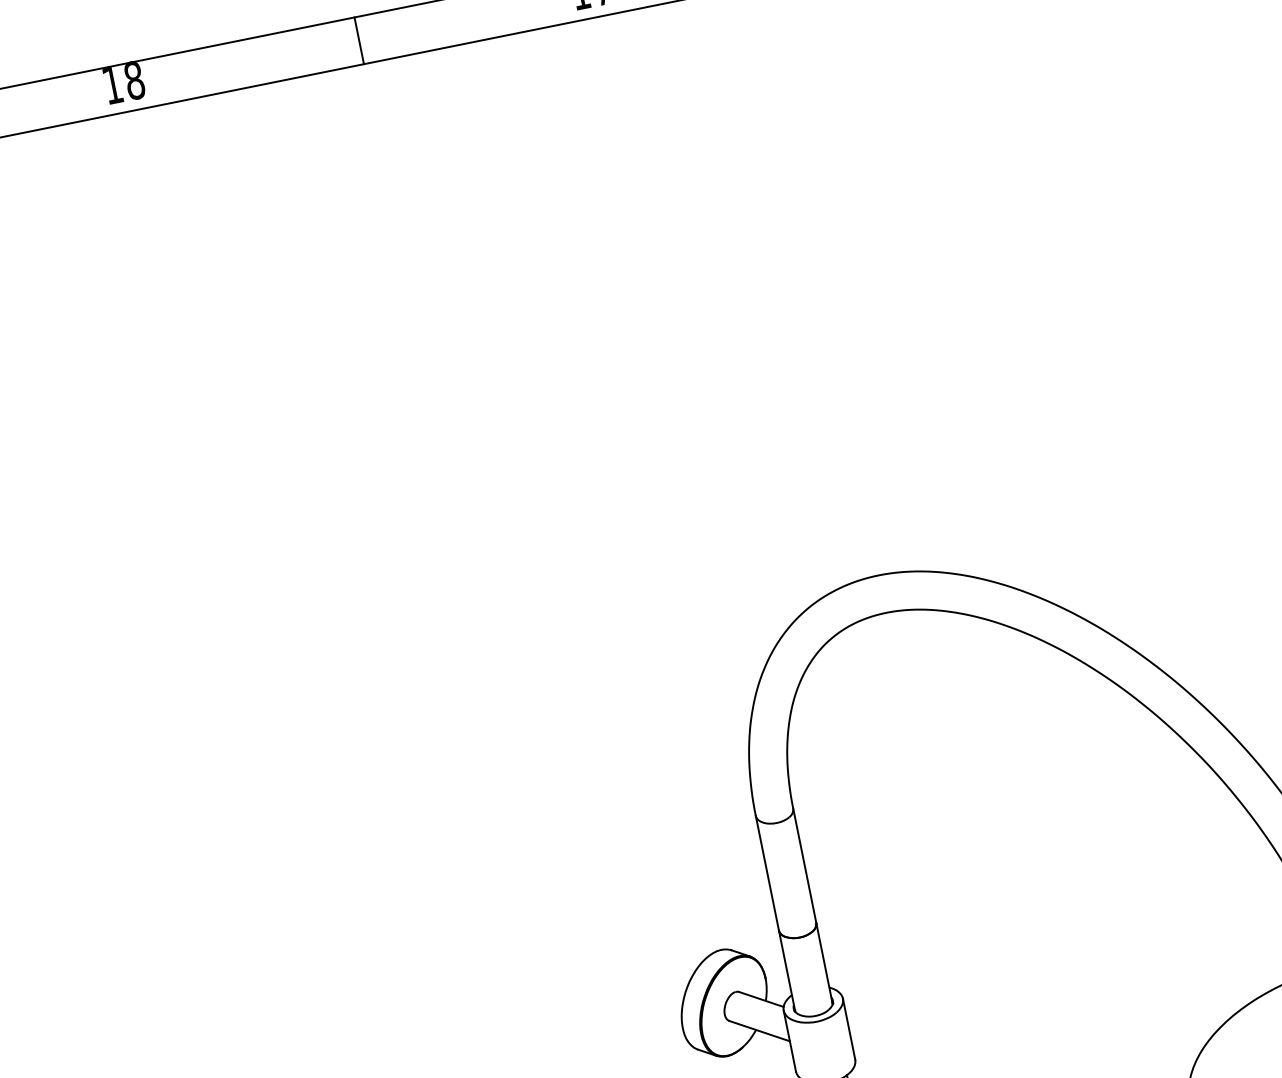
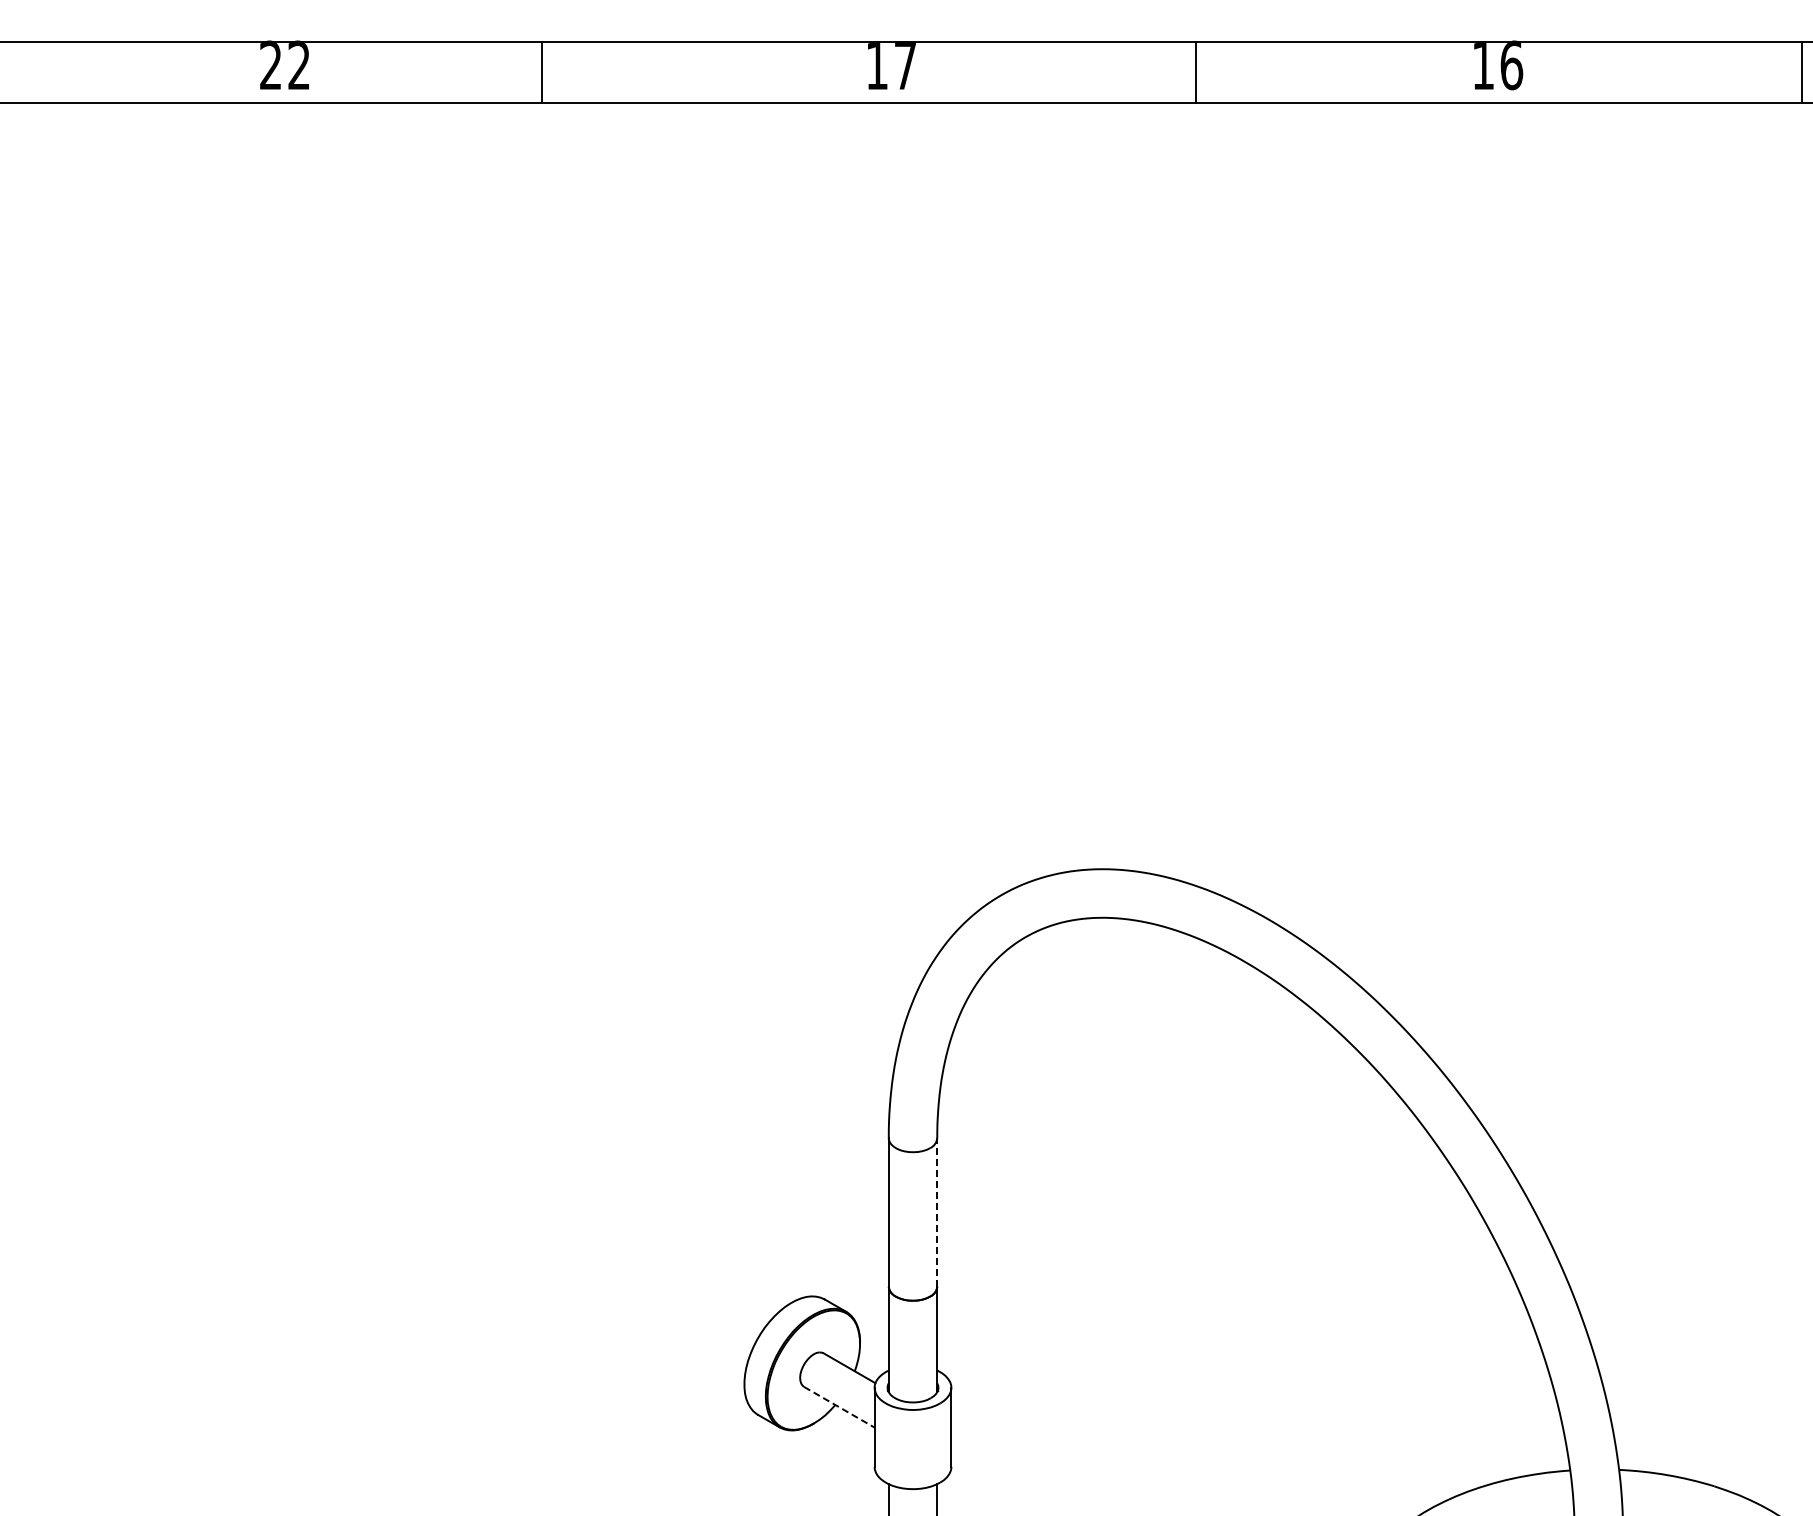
line: (359, 40) -> (542, 72), moved
text: (123, 82) -> (285, 65), 18 -> 22
line: (804, 865) -> (937, 1212), solid -> dashed
line: (759, 1031) -> (839, 1407), solid -> dashed

